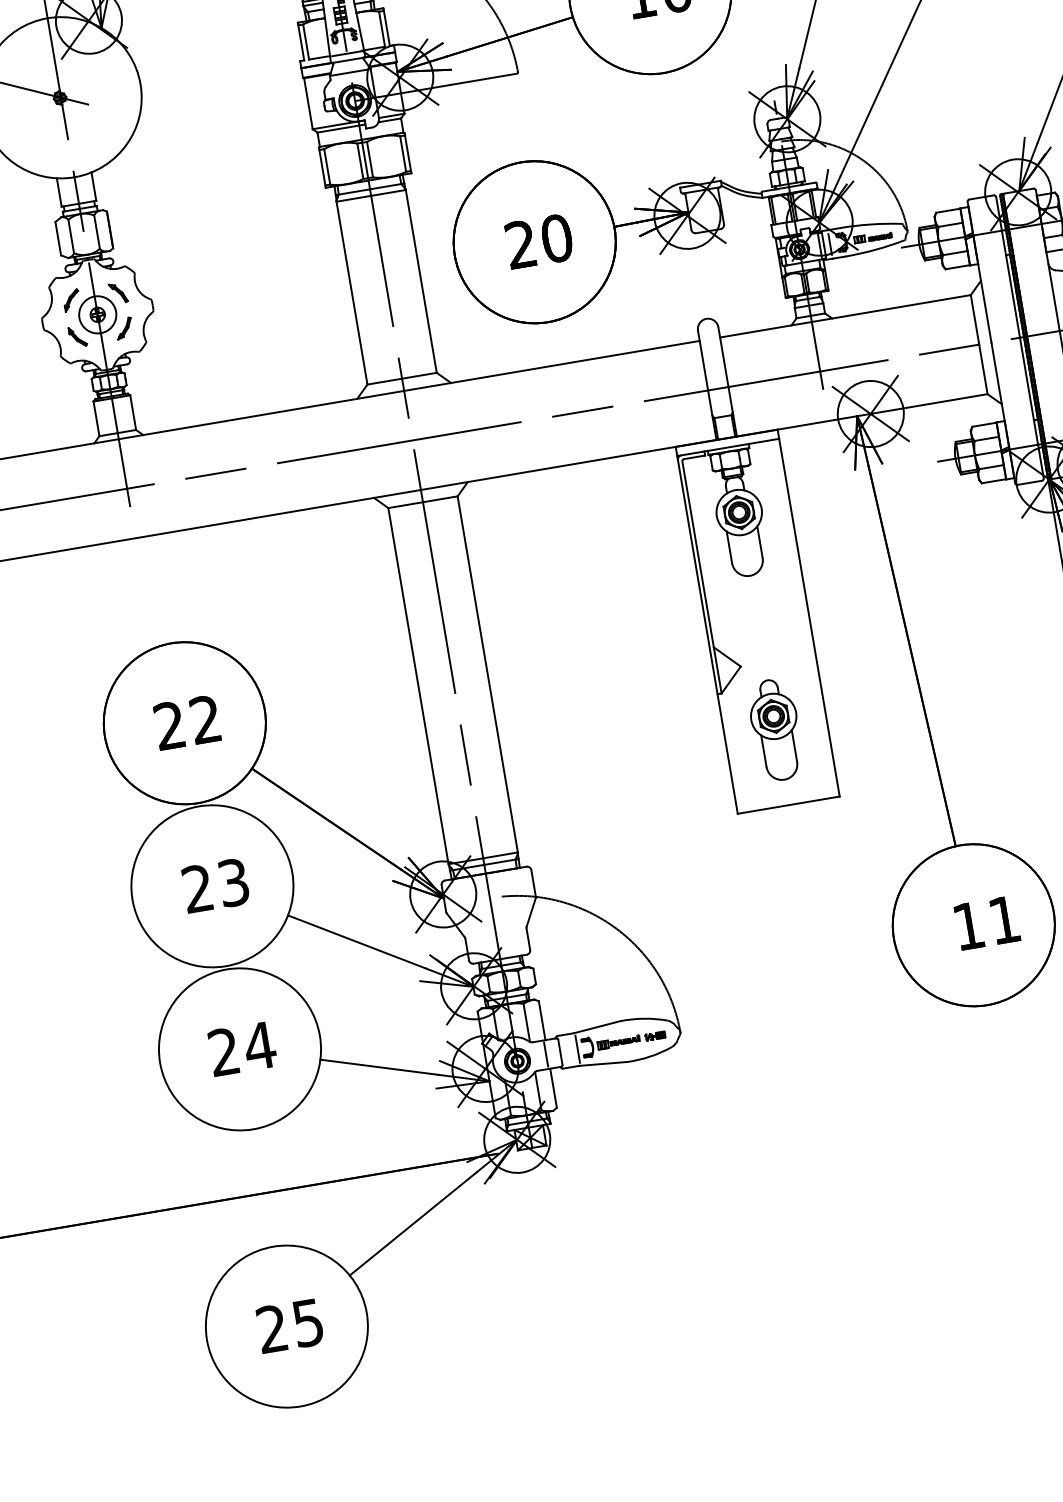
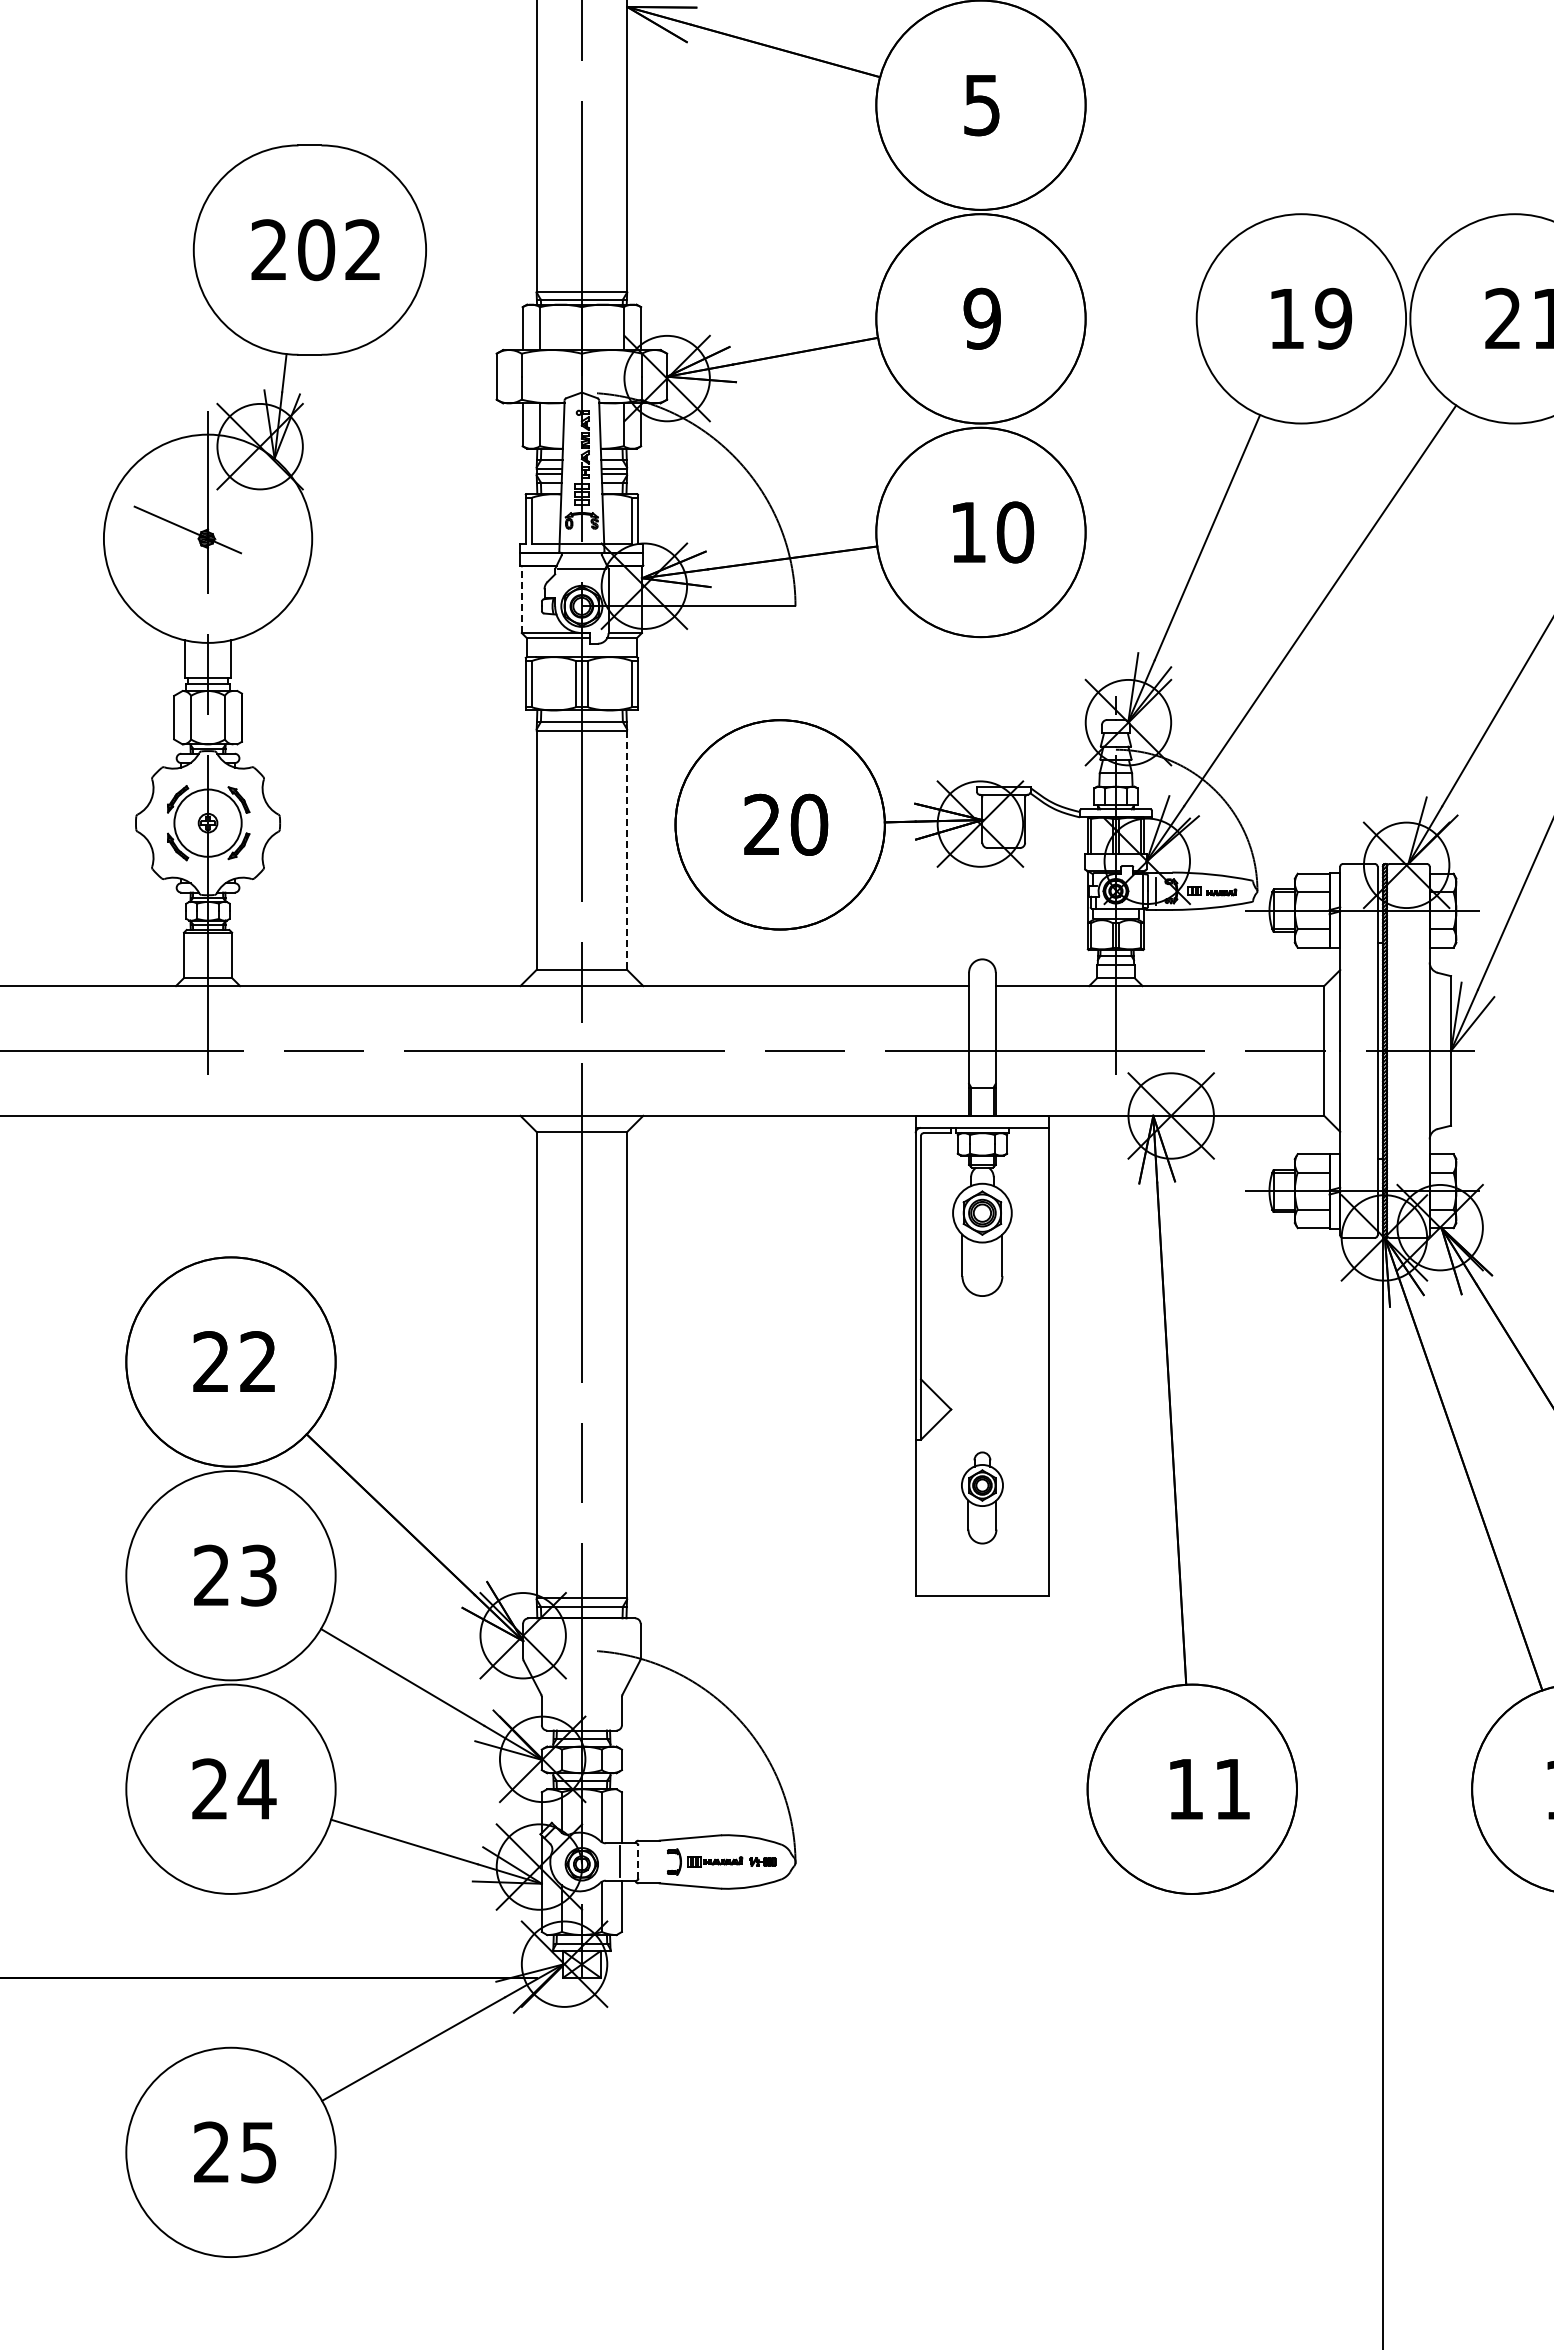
line: (308, 103) -> (521, 599), solid -> dashed
line: (421, 281) -> (627, 850), solid -> dashed
circle: (98, 315) -> (208, 823), size x1.4
part: (776, 729) -> (982, 1497), size x0.7
line: (577, 1048) -> (661, 1861), removed
line: (560, 1052) -> (638, 1862), solid -> dashed

